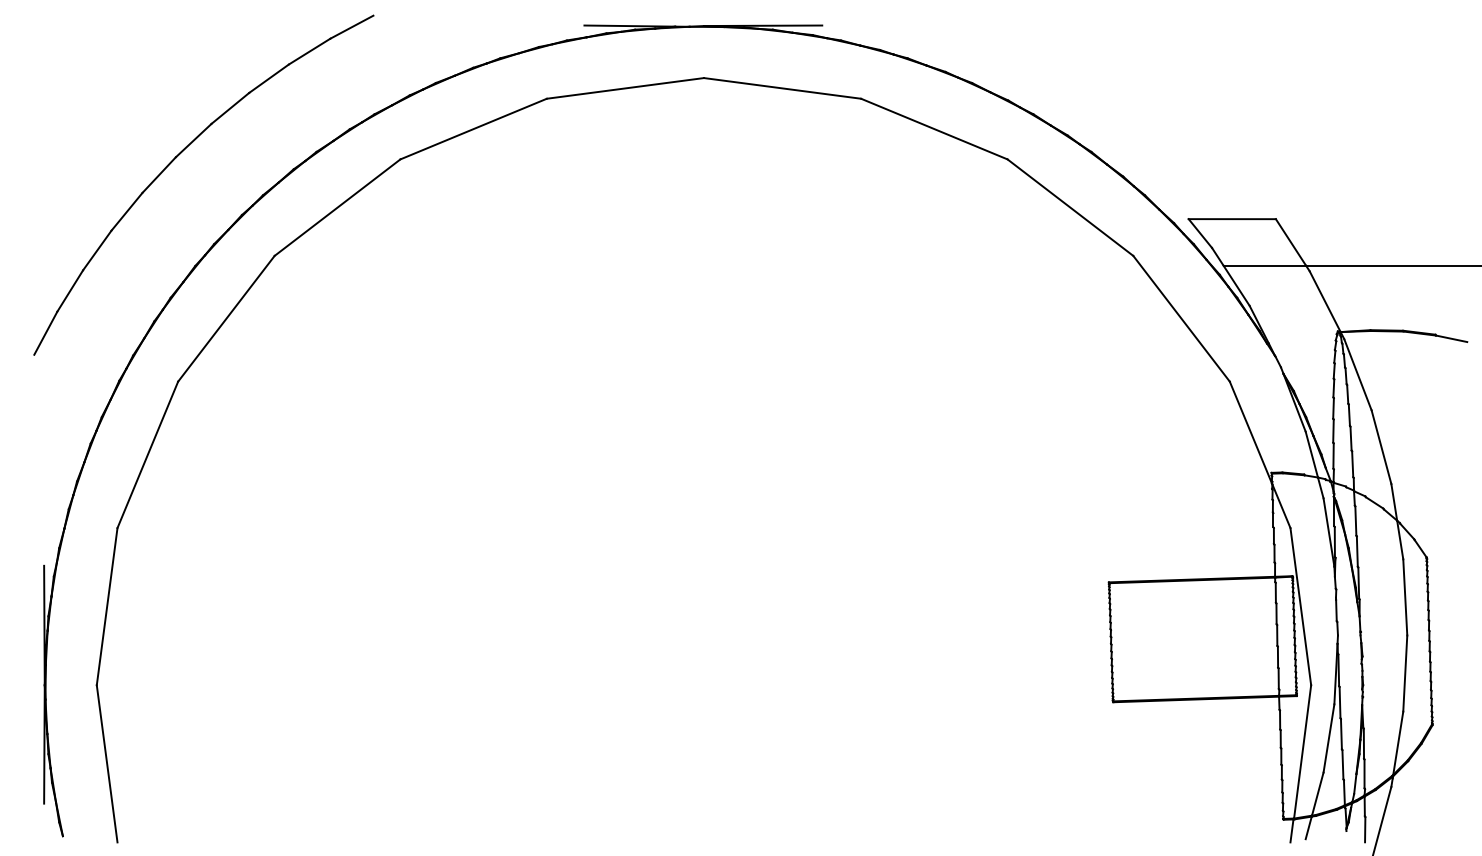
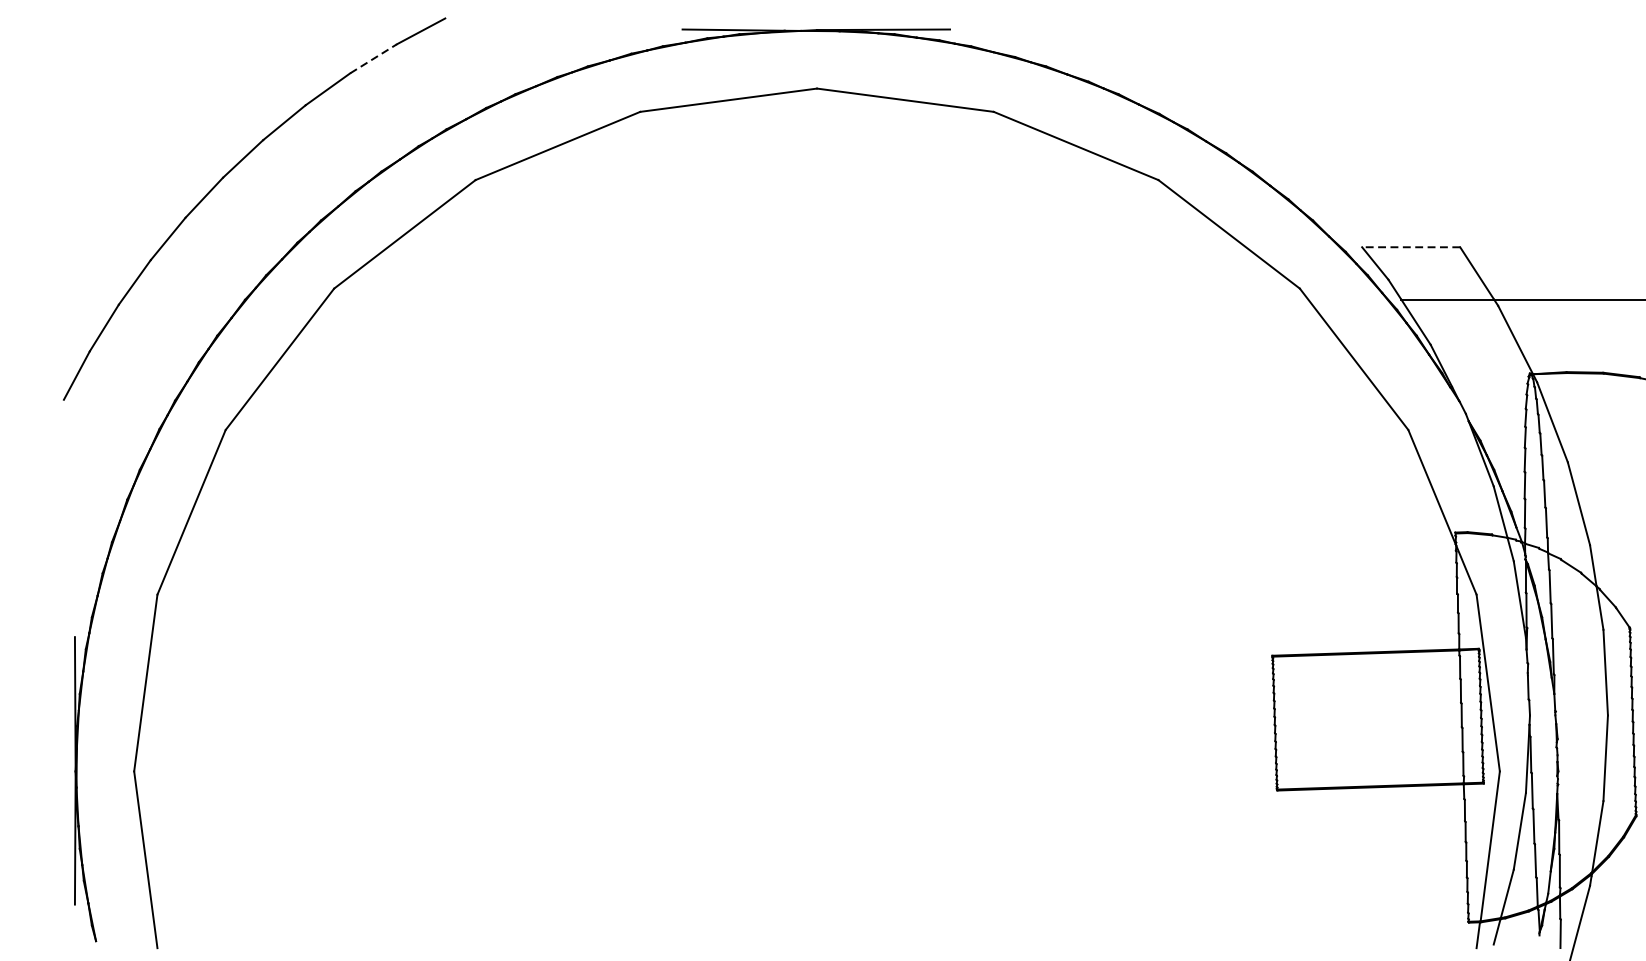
line: (310, 51) -> (374, 58), solid -> dashed
line: (1232, 219) -> (1411, 247), solid -> dashed

